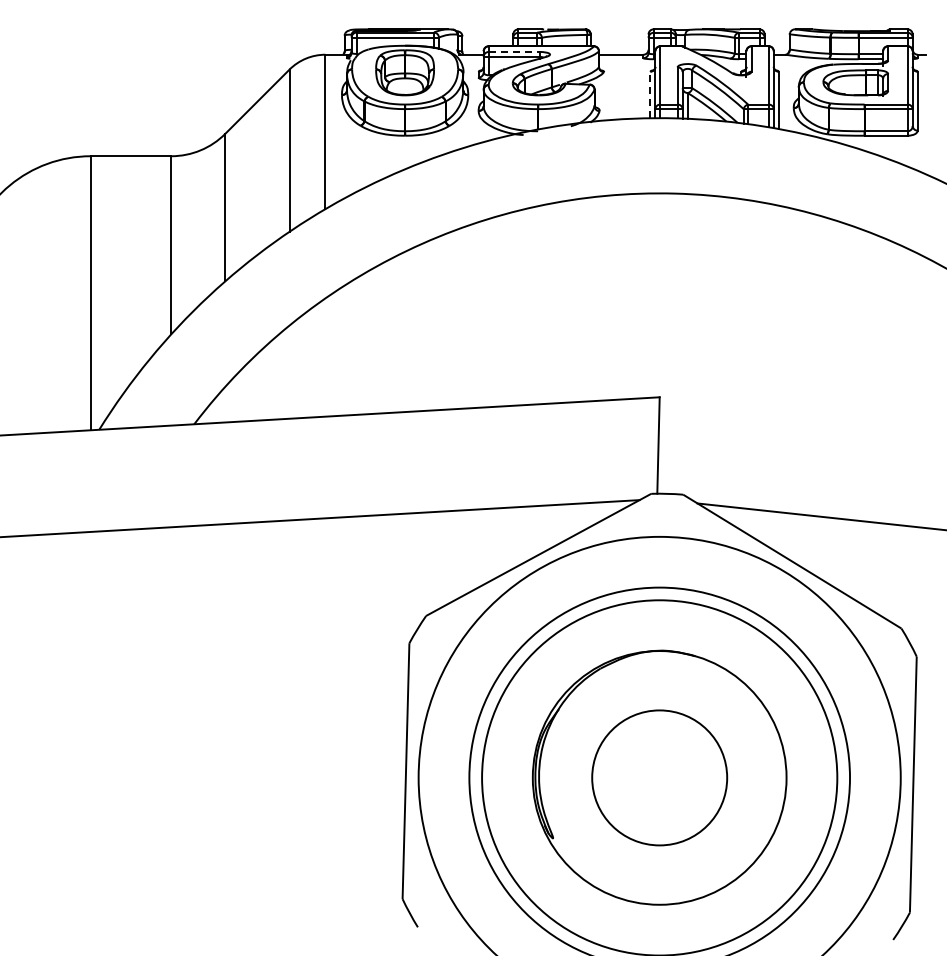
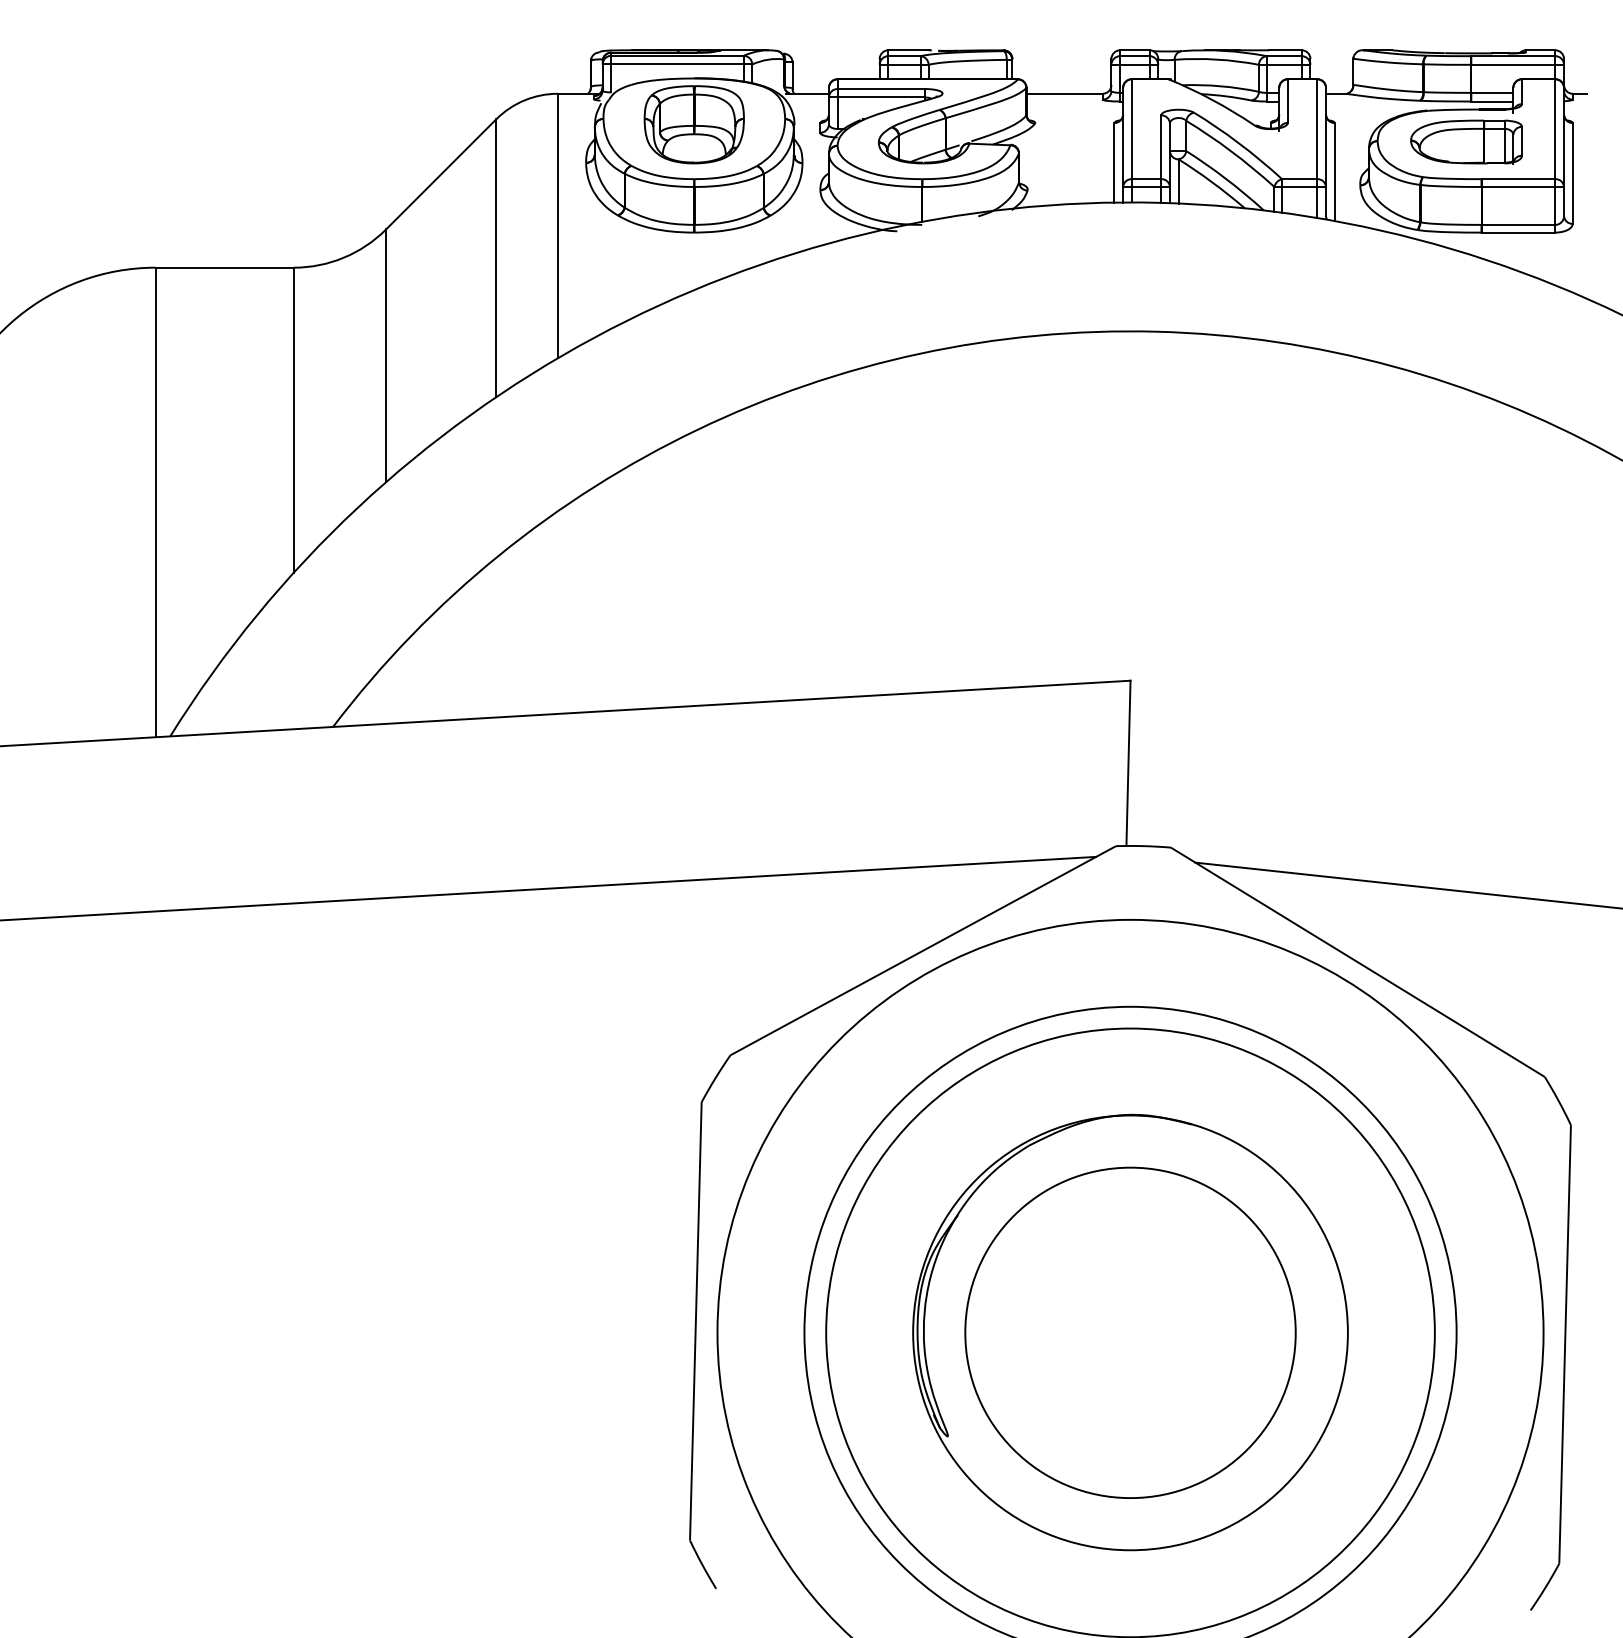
line: (514, 51) -> (881, 88), dashed -> solid
line: (650, 94) -> (1114, 161), dashed -> solid
circle: (659, 777) -> (1130, 1332), size x1.43

